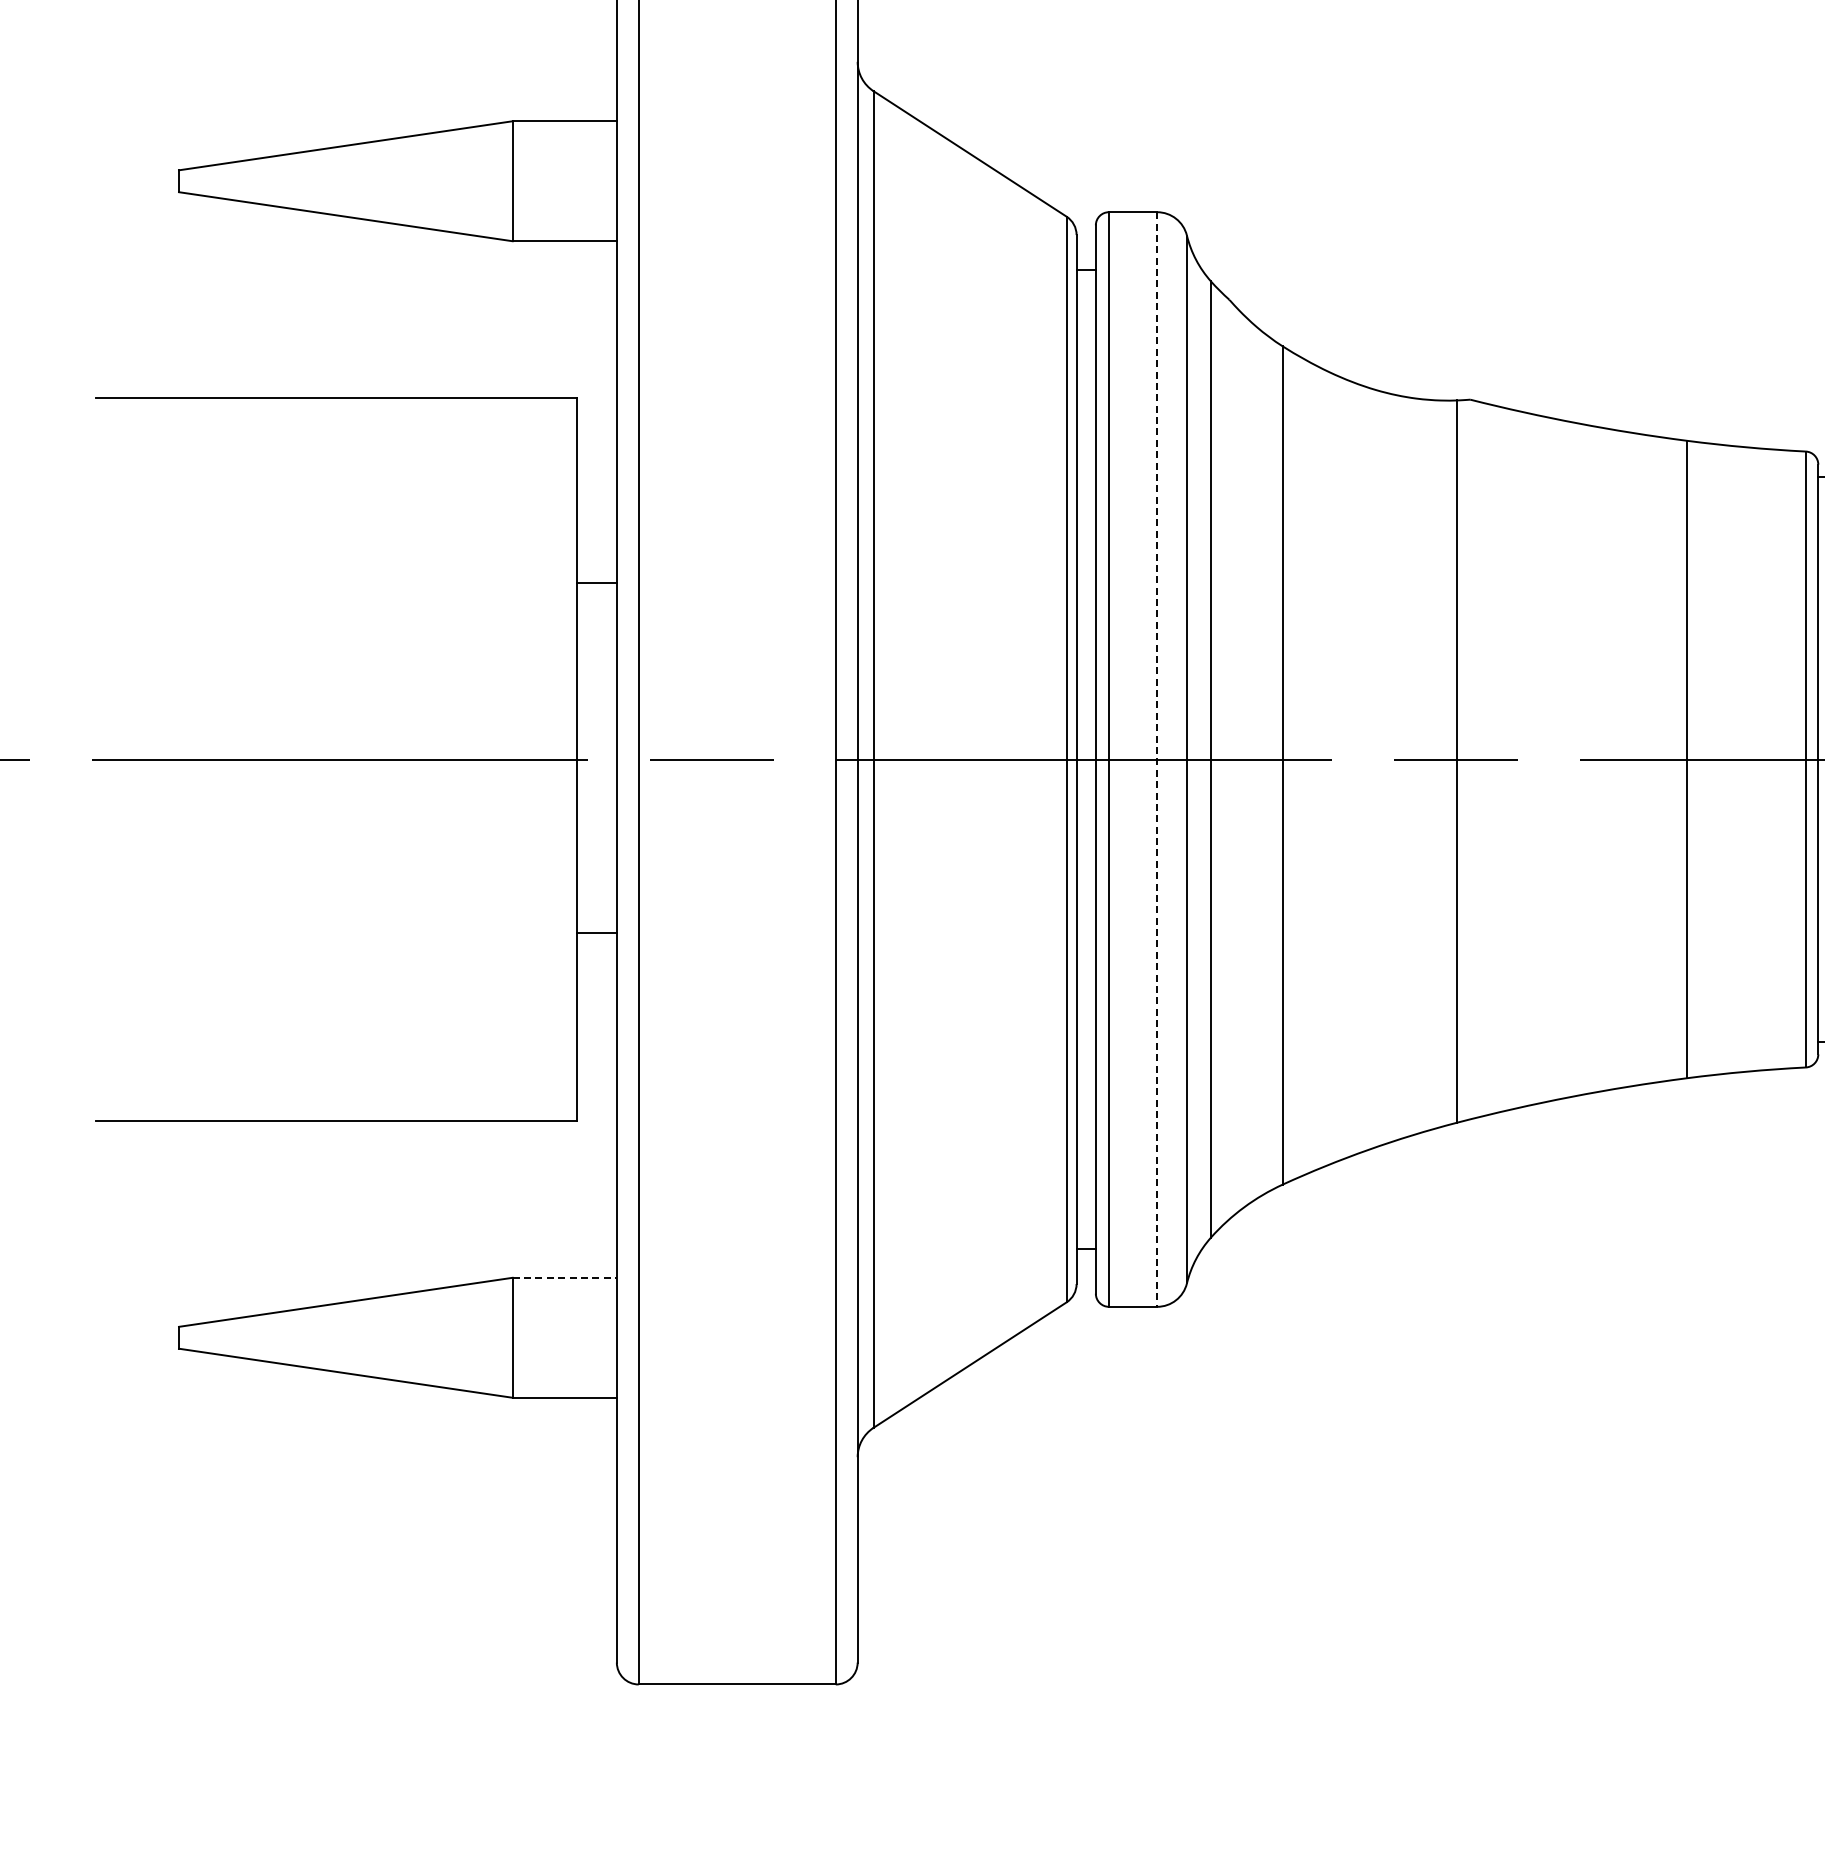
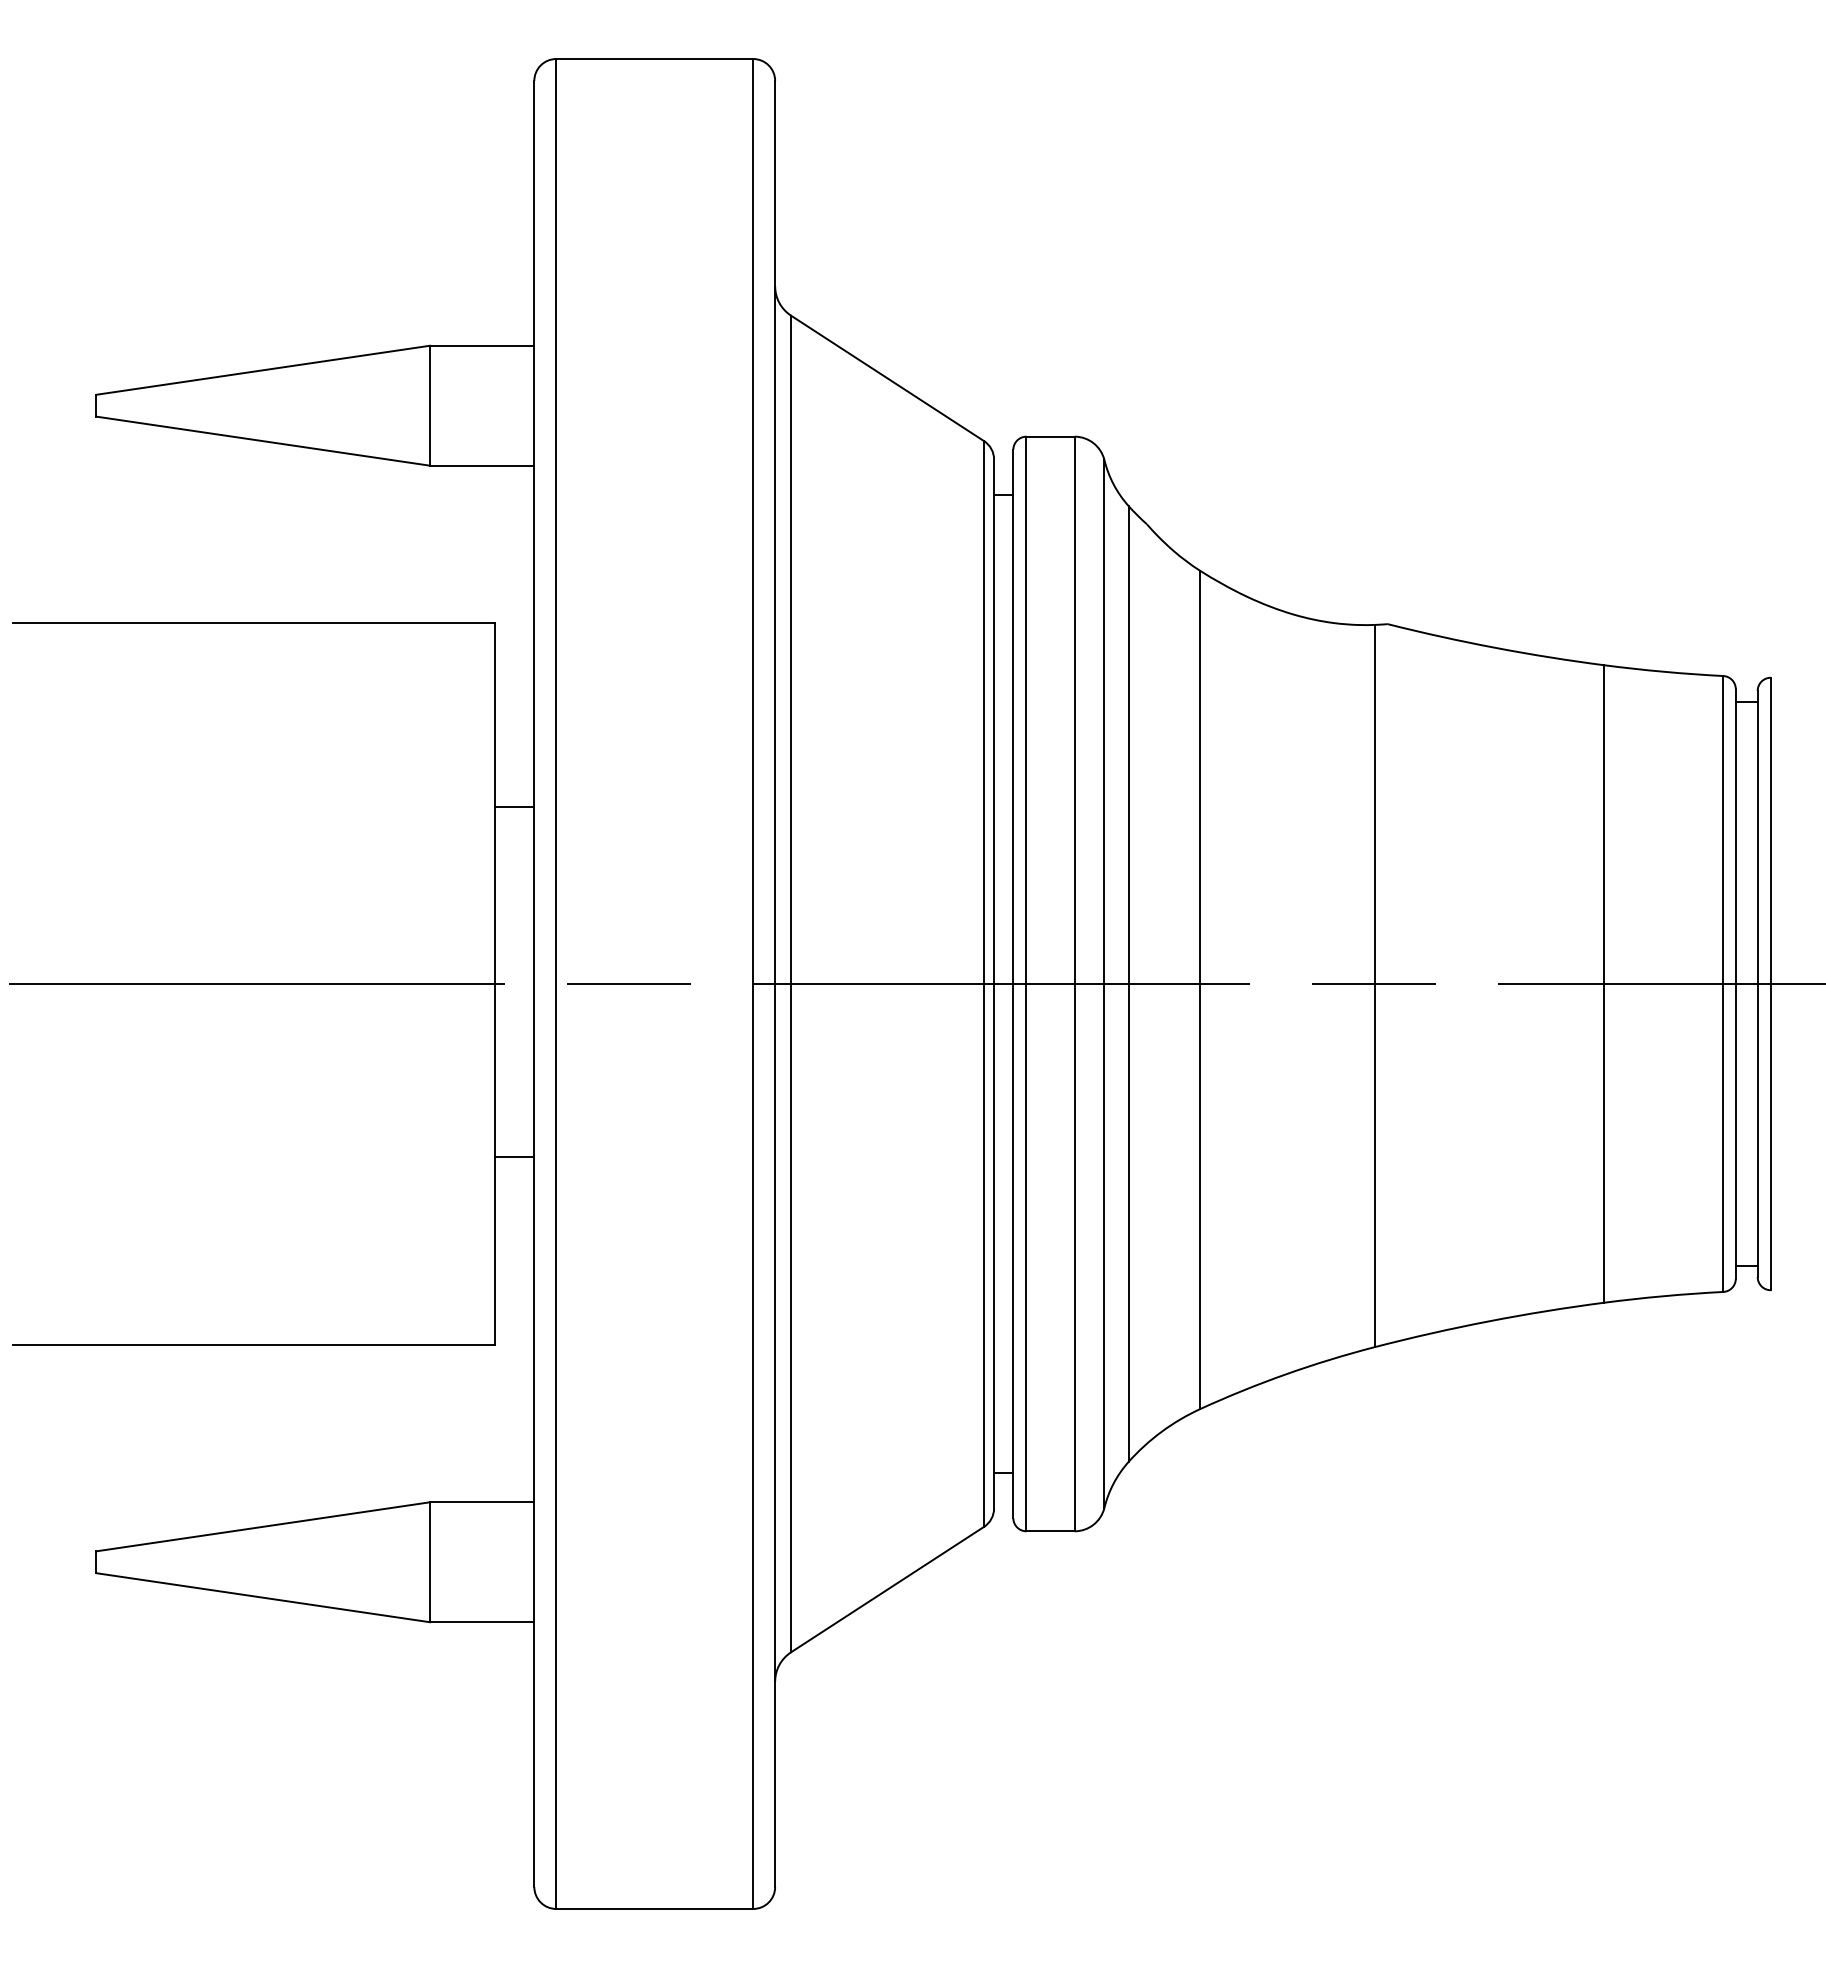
line: (1157, 760) -> (1074, 984), dashed -> solid
line: (565, 1278) -> (482, 1502), dashed -> solid

